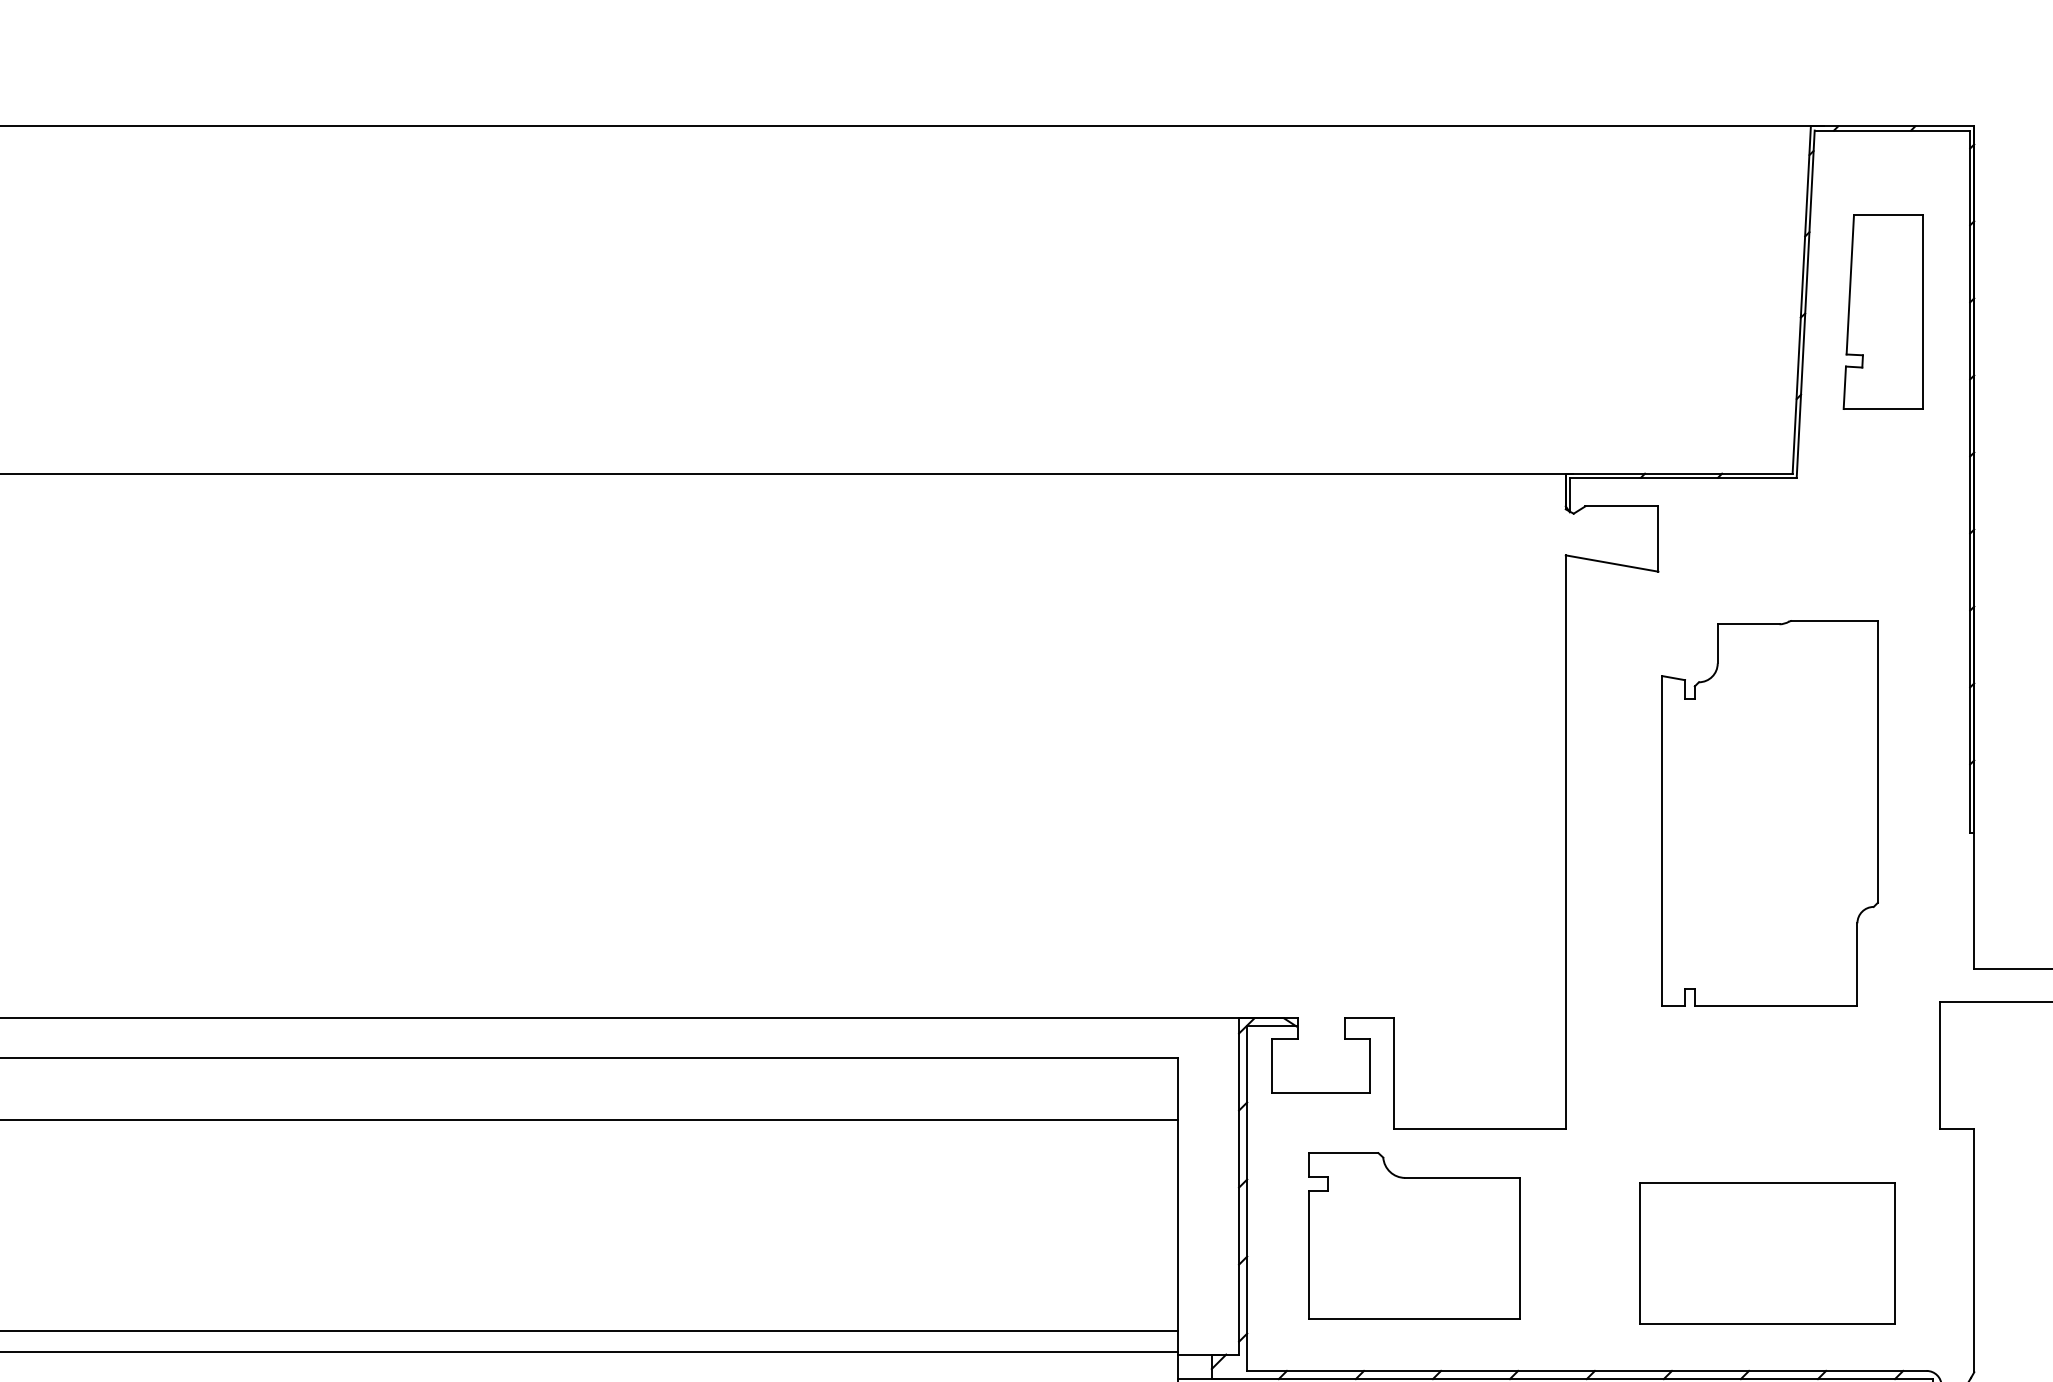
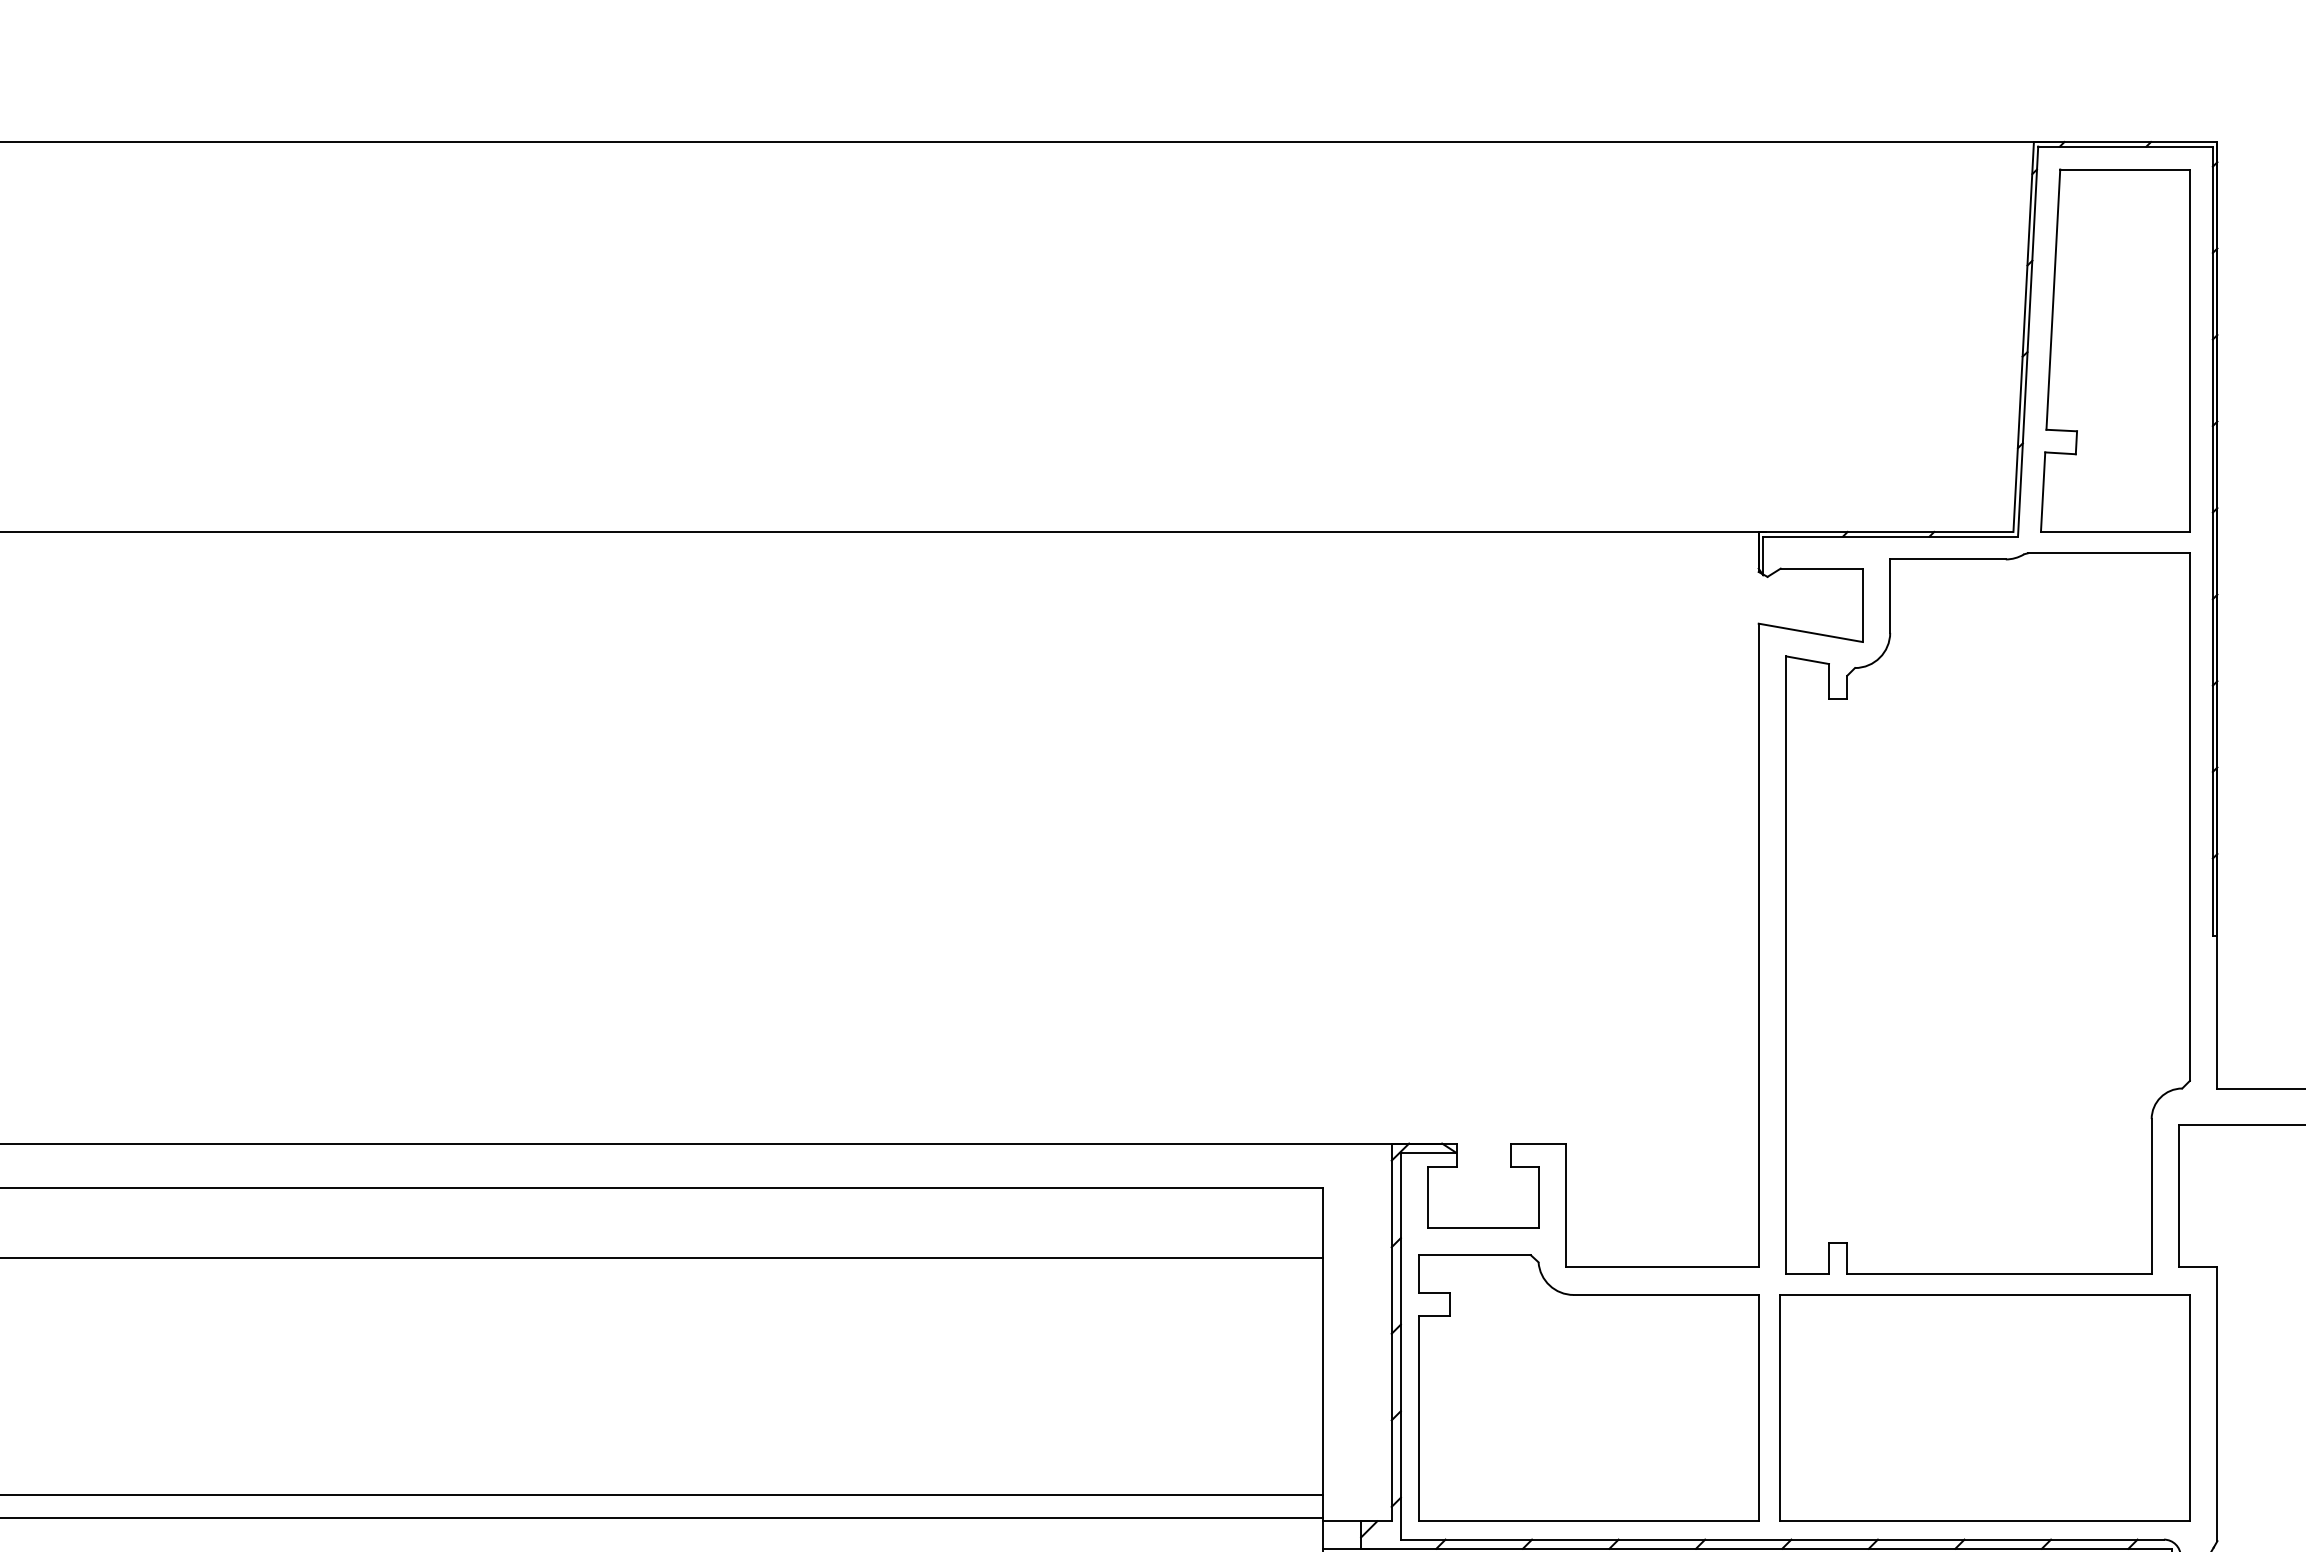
part: (1883, 312) -> (2115, 350), size x1.67
part: (1769, 813) -> (1987, 913), size x1.67
part: (1414, 1235) -> (1588, 1387), size x1.43
part: (1766, 1253) -> (1984, 1407), size x1.43

